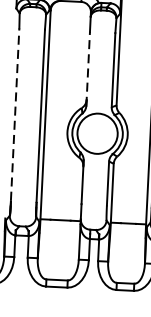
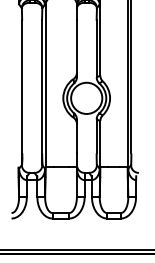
line: (87, 68) -> (76, 48), dashed -> solid
line: (15, 114) -> (22, 86), dashed -> solid

